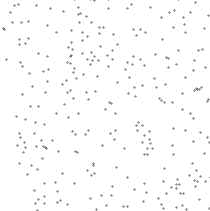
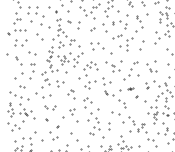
part: (139, 32) -> (97, 46), size x1.67
part: (23, 40) -> (20, 42), size x1.67
part: (143, 138) -> (91, 116), size x1.67
part: (91, 169) -> (54, 132), size x1.67

